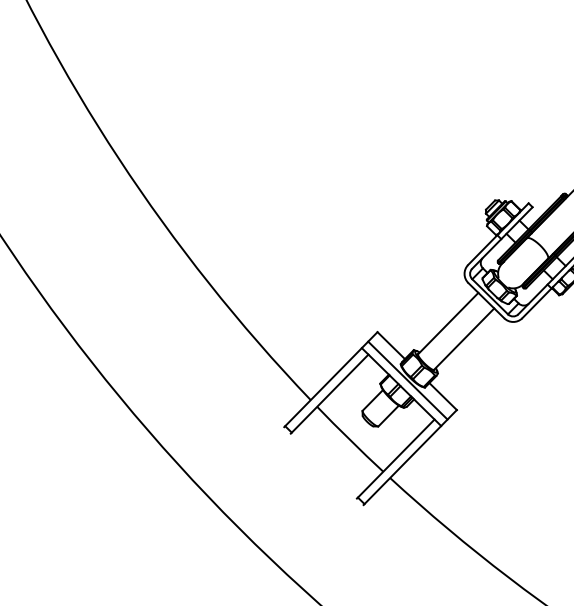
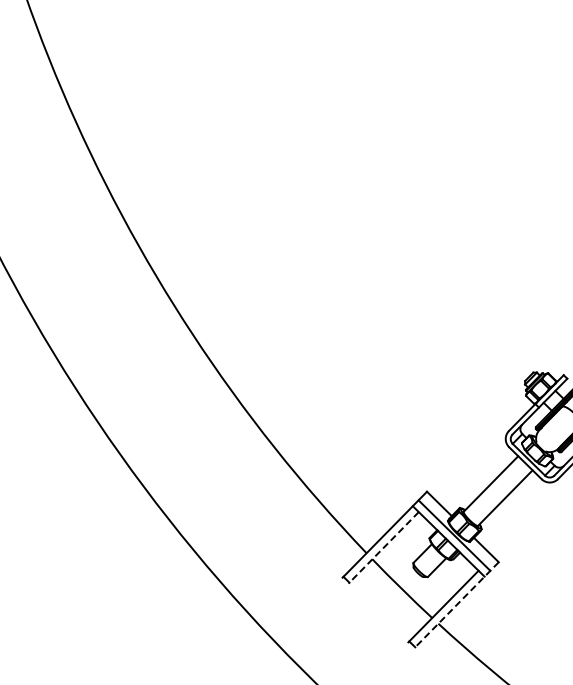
line: (329, 394) -> (383, 548), solid -> dashed
line: (410, 457) -> (456, 605), solid -> dashed

